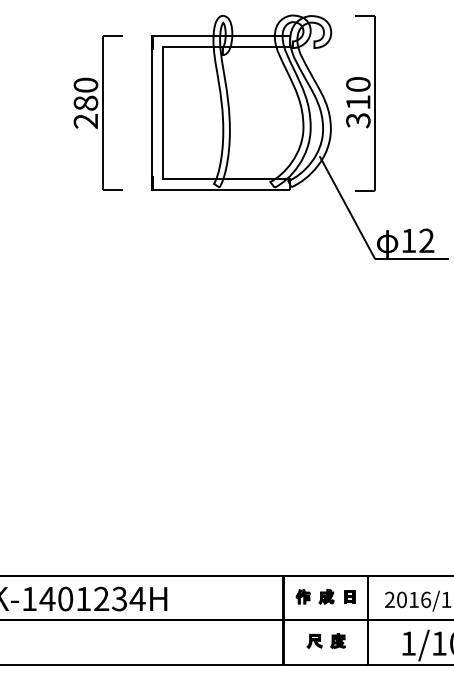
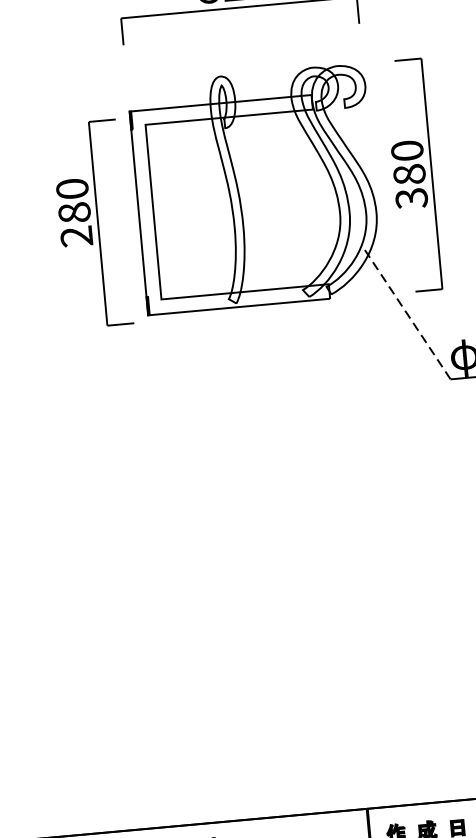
text: (358, 102) -> (409, 174), 310 -> 380
part: (97, 112) -> (90, 223), moved
line: (347, 207) -> (407, 314), solid -> dashed

